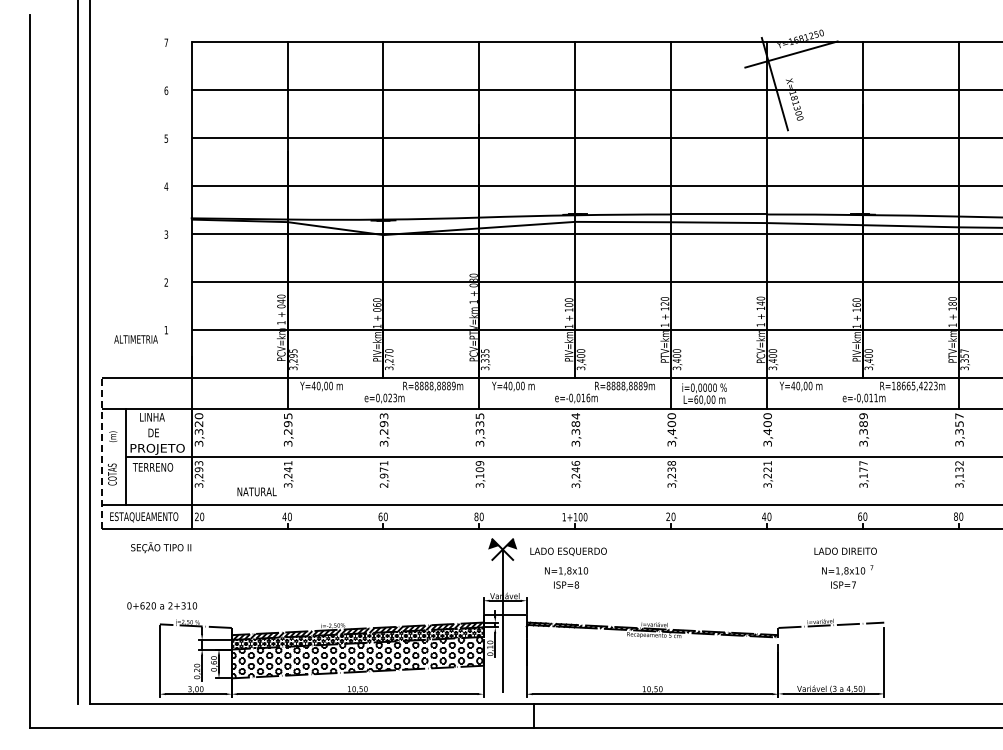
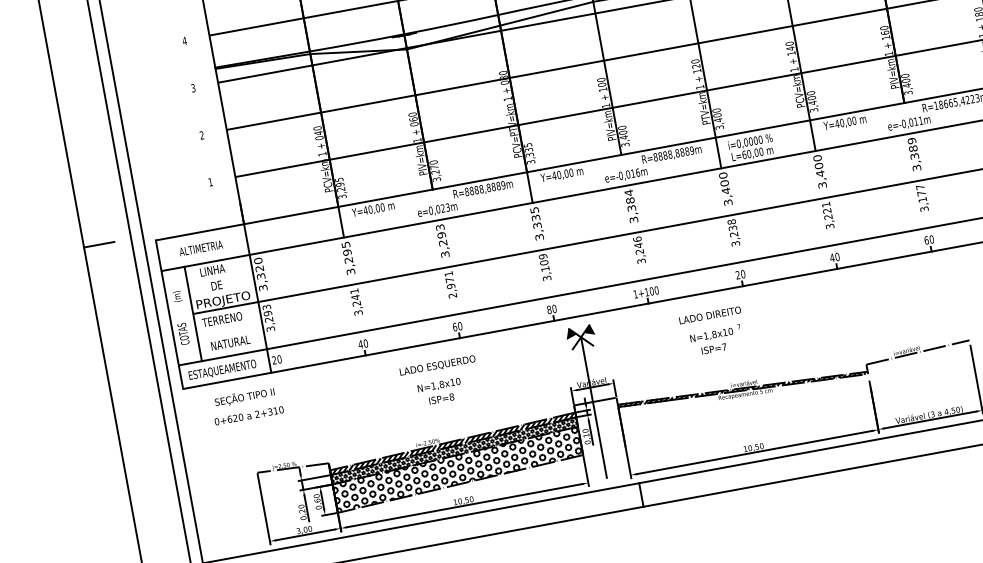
text: (135, 339) -> (200, 248), moved
line: (45, 371) -> (99, 244), added
line: (102, 453) -> (170, 315), dashed -> solid
text: (256, 491) -> (230, 342), moved
text: (703, 567) -> (573, 356), moved
text: (162, 605) -> (249, 415), moved

